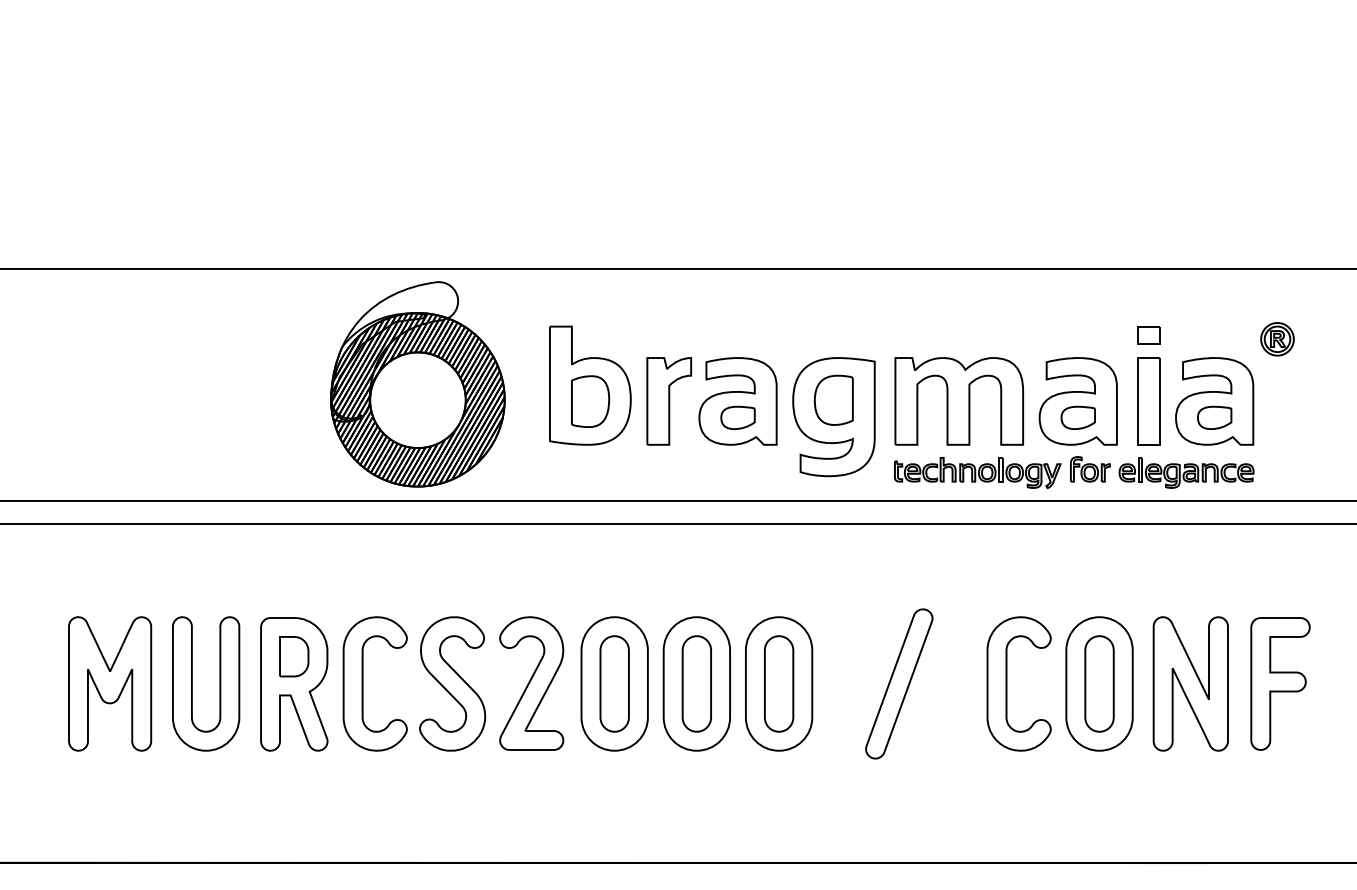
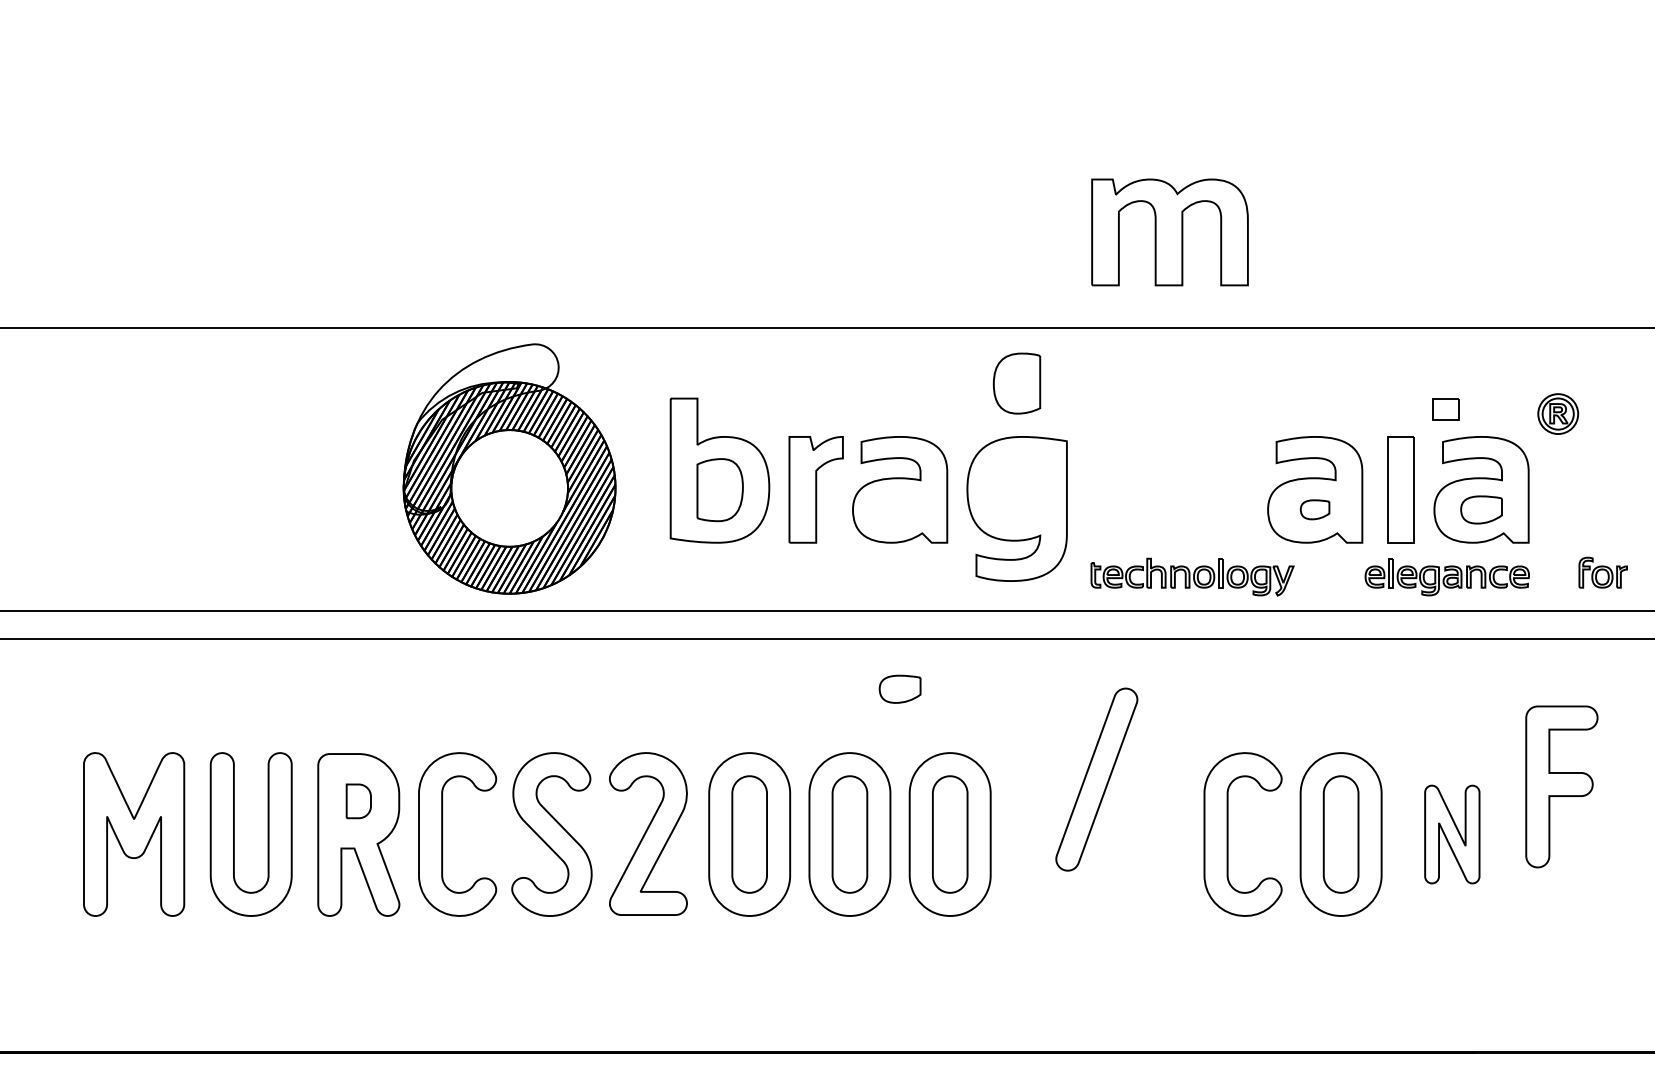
part: (1148, 335) -> (1445, 409), moved
part: (833, 399) -> (1016, 382), moved
part: (958, 401) -> (1169, 232), moved
part: (737, 417) -> (899, 688), moved
part: (1077, 417) -> (1314, 509), size x0.7
part: (1090, 469) -> (1603, 572), moved
part: (294, 656) -> (359, 801), size x0.7
part: (899, 683) -> (1097, 779), moved
part: (1190, 683) -> (1452, 833), size x0.6
part: (1280, 683) -> (1561, 786), moved

